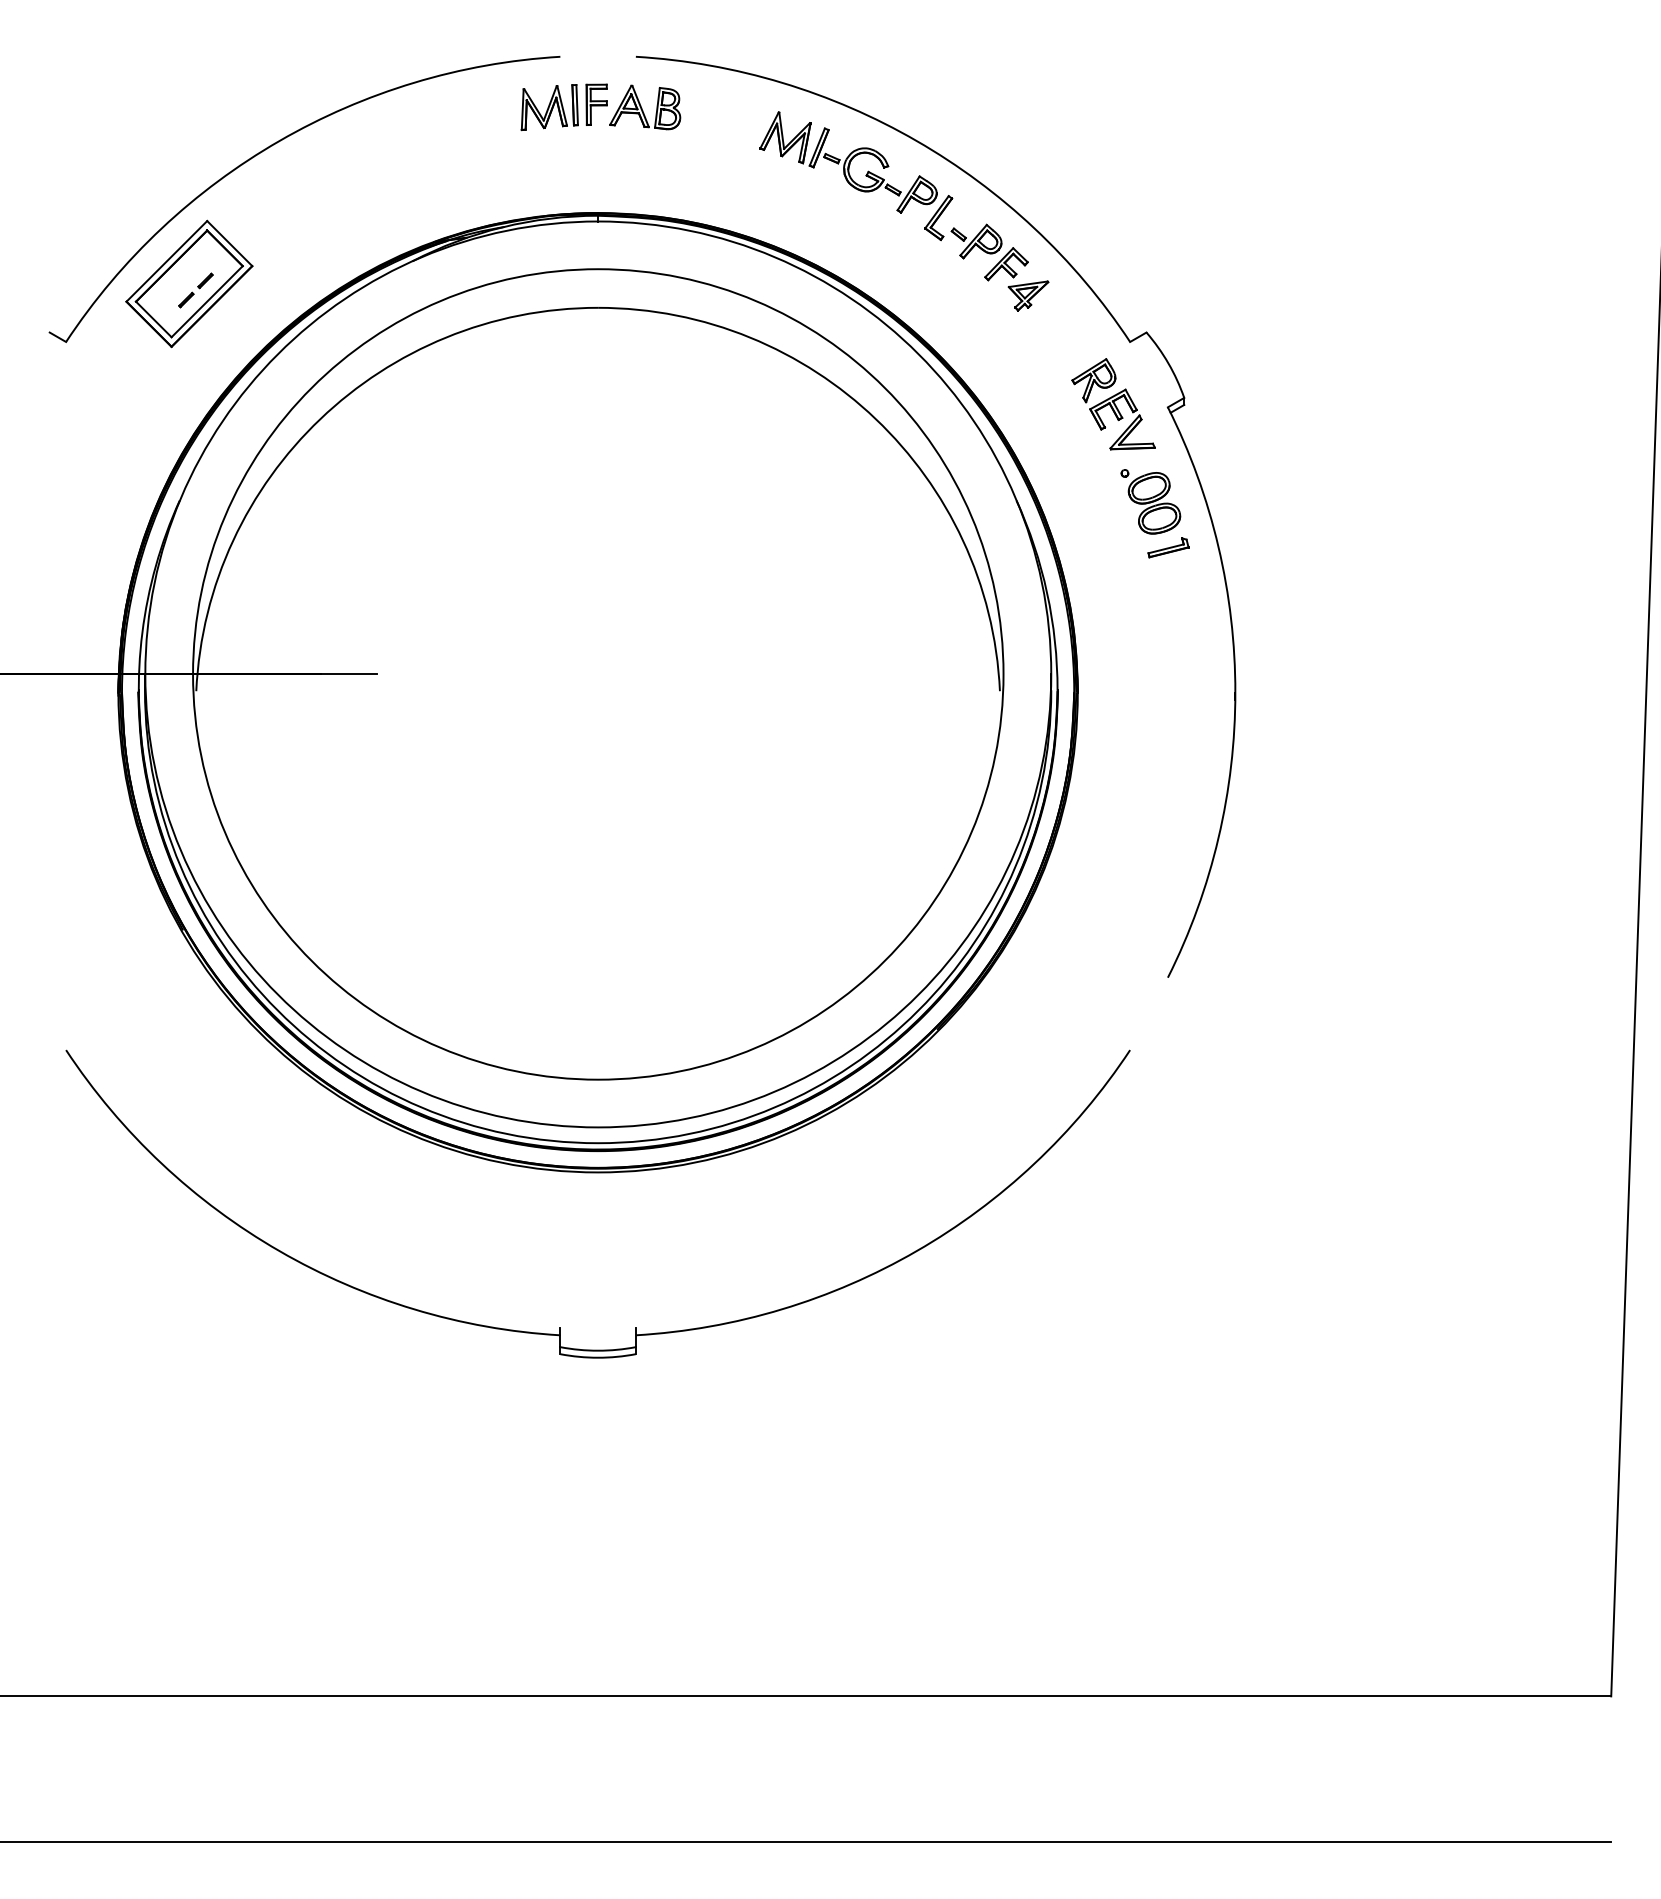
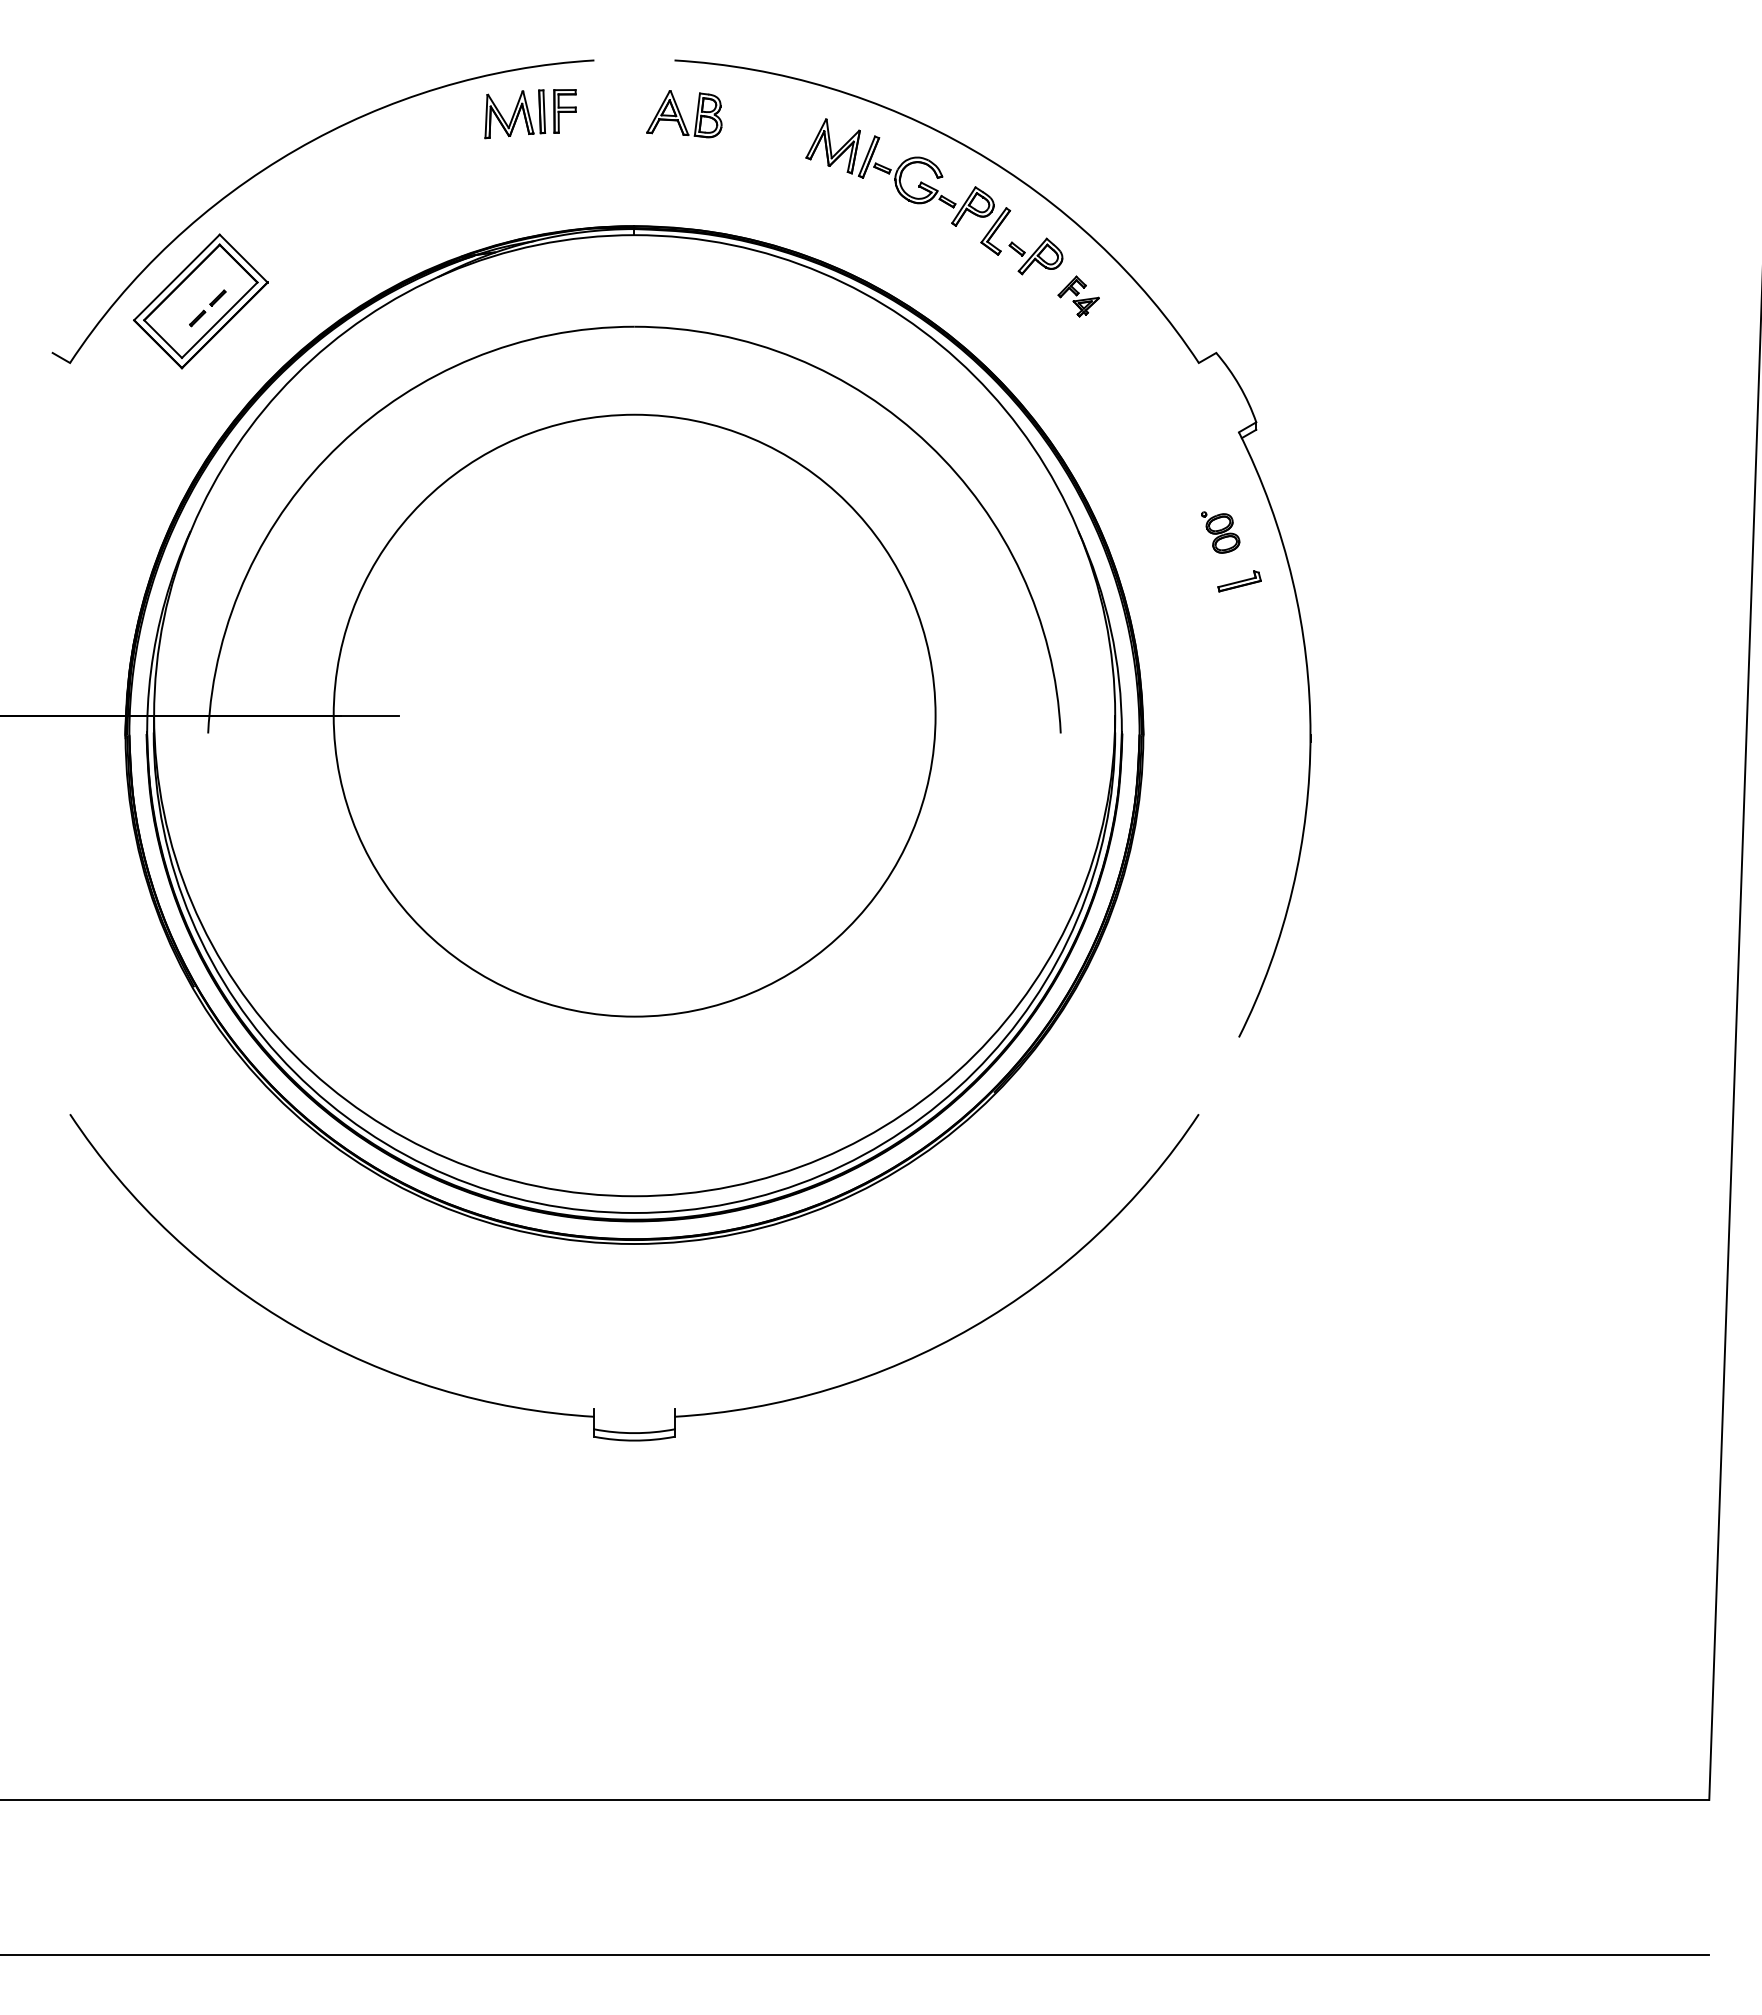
part: (564, 107) -> (530, 114), moved
part: (1016, 279) -> (1078, 296), size x0.6
part: (1113, 403) -> (1181, 428), removed
part: (1150, 501) -> (1220, 532), size x0.6
circle: (598, 674) -> (634, 715), size x0.7

